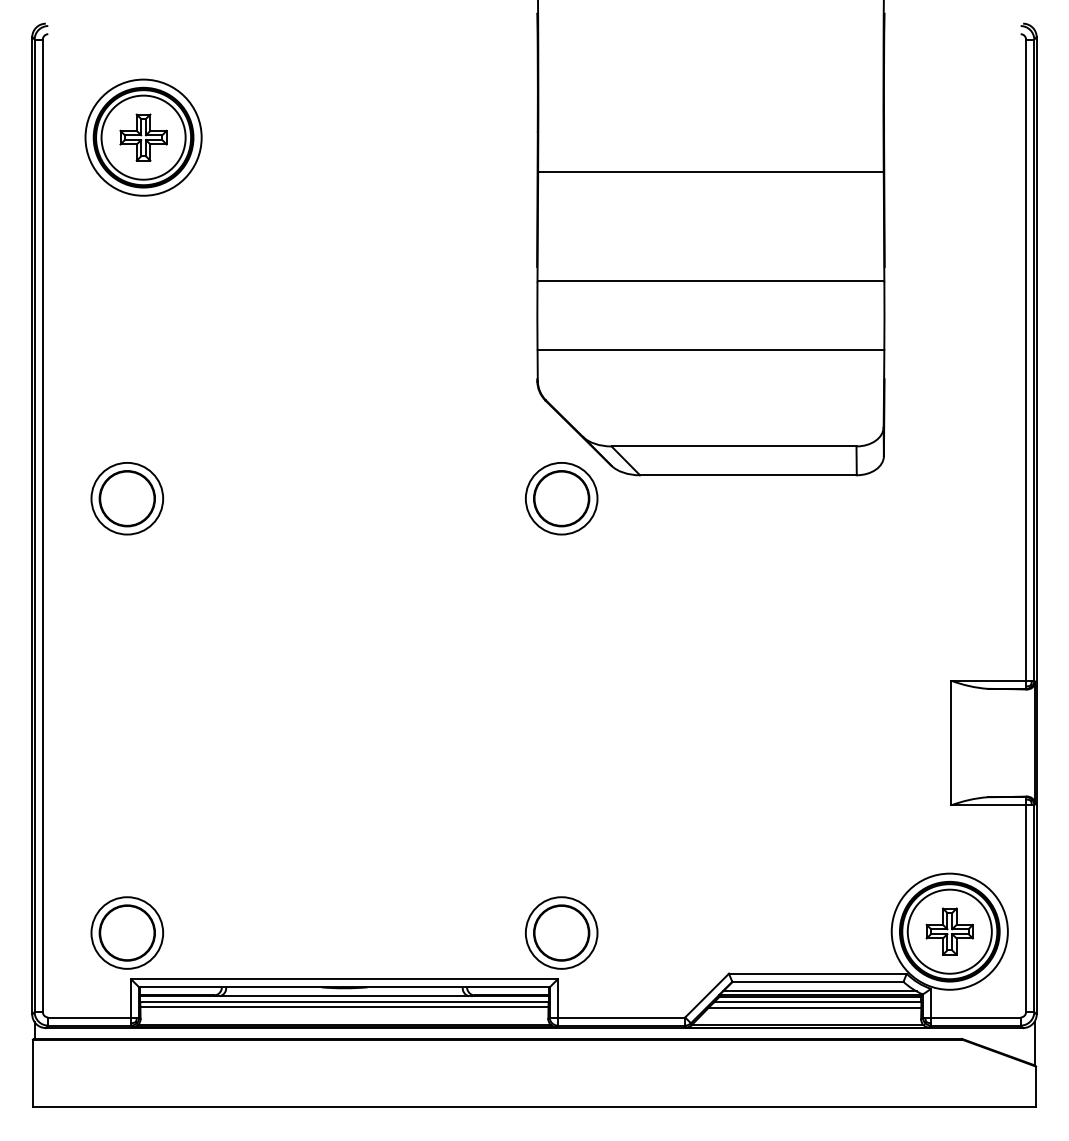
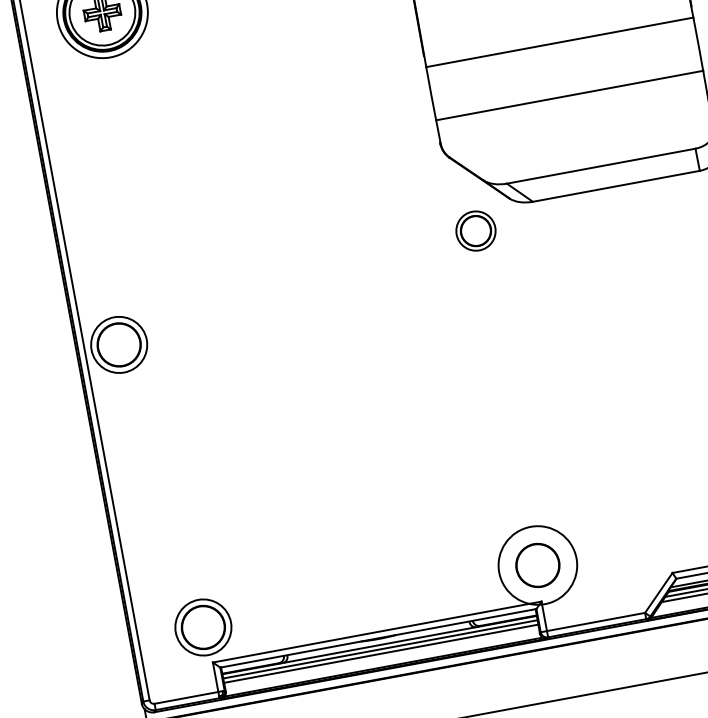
part: (127, 498) -> (119, 344), moved
part: (561, 498) -> (475, 230), size x0.7
circle: (561, 932) -> (537, 565), size x1.4

